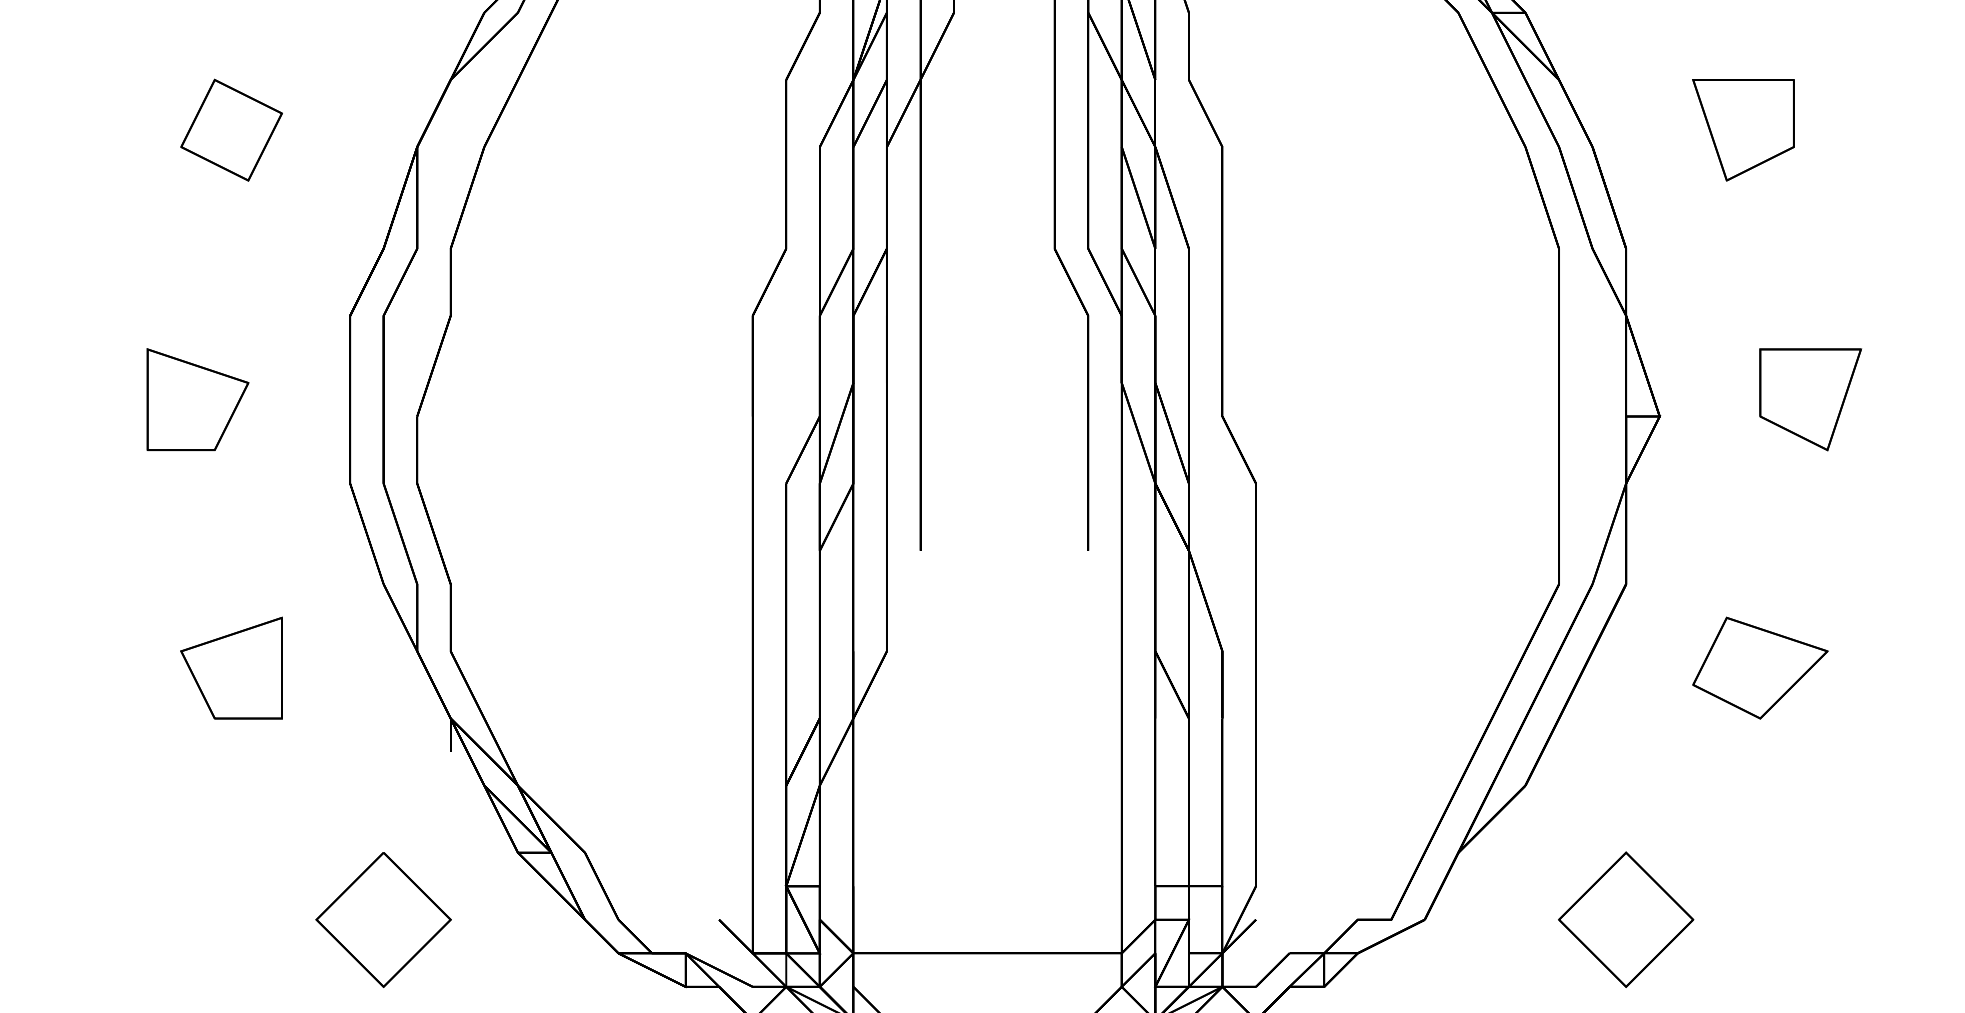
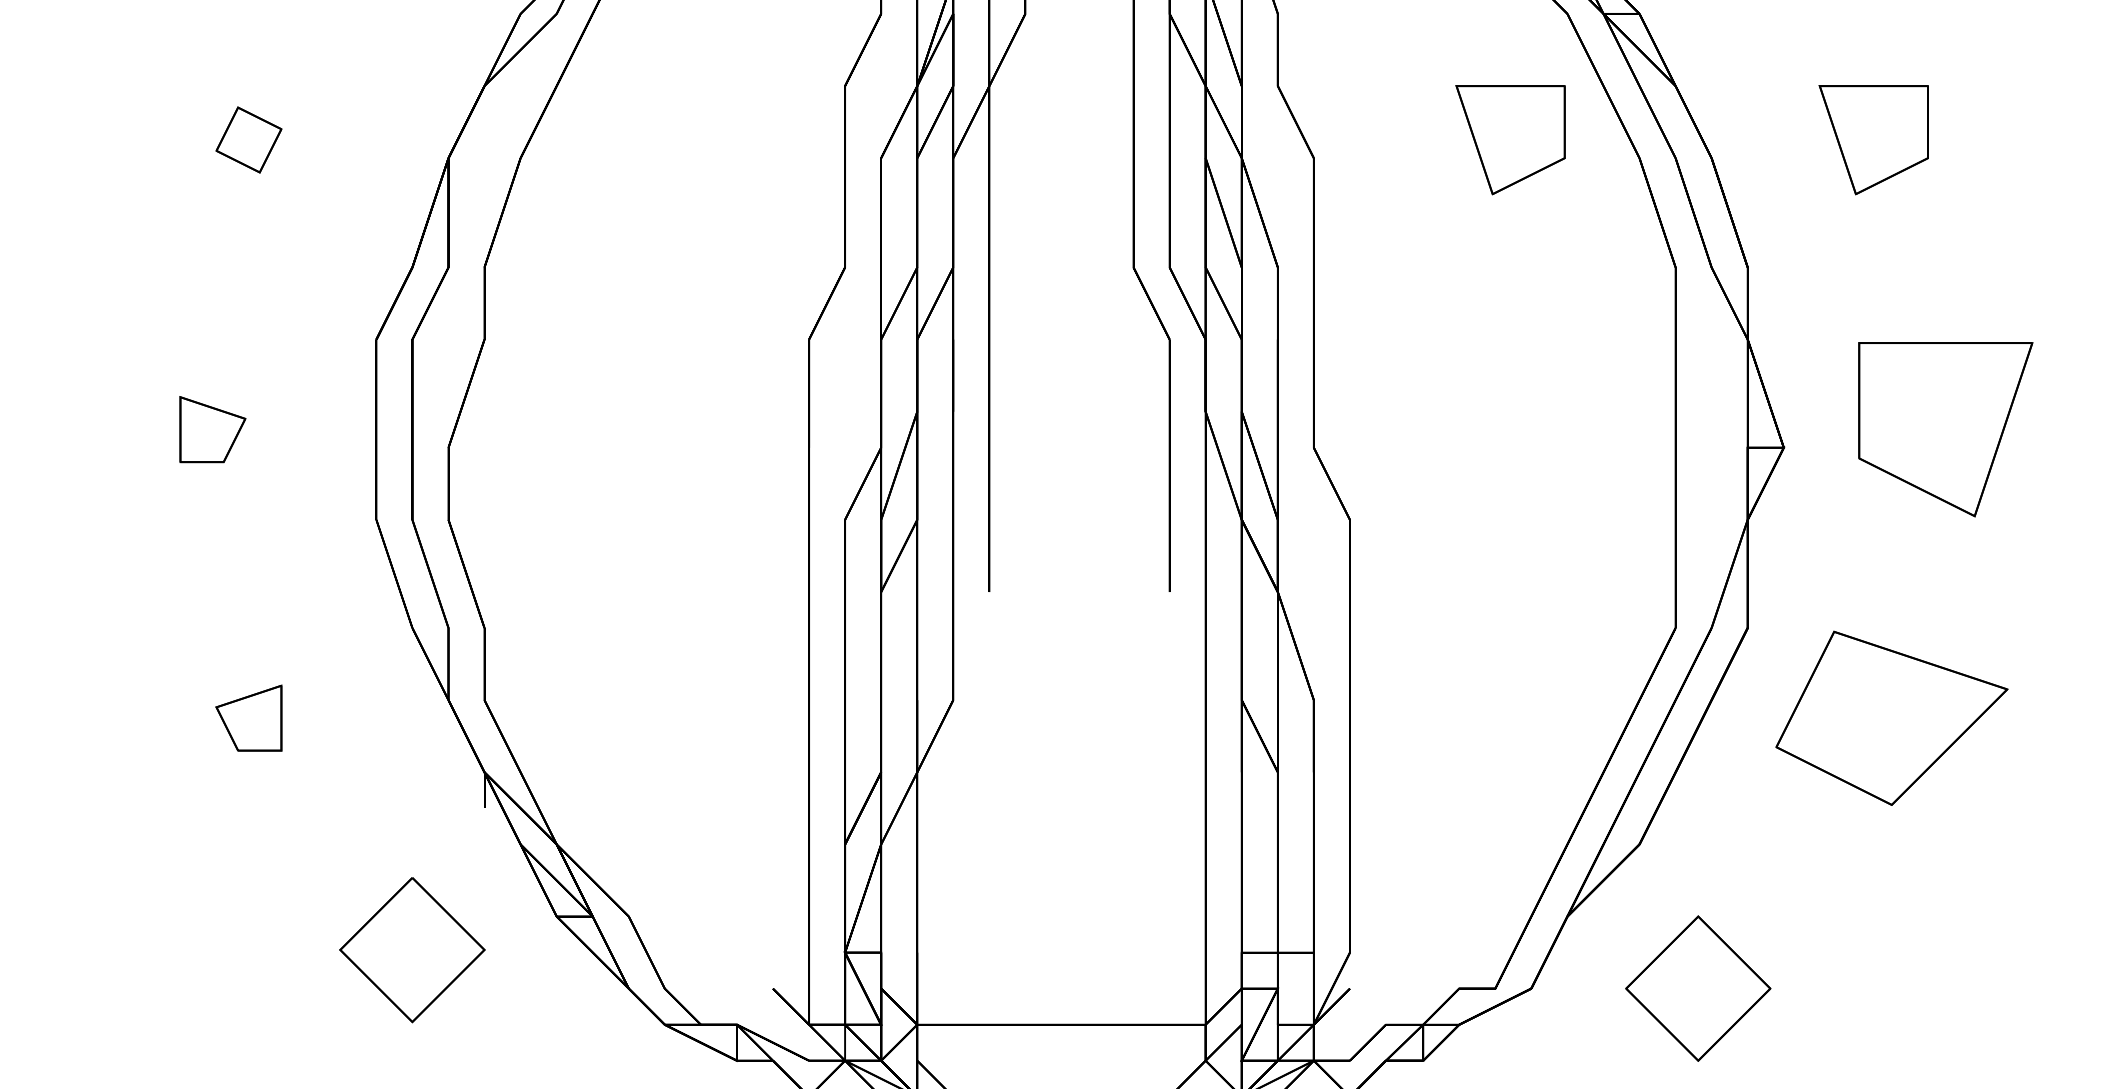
part: (231, 129) -> (248, 139), size x0.6
part: (1405, 130) -> (1510, 140), added
part: (197, 399) -> (212, 429), size x0.6
part: (1810, 399) -> (1945, 429), size x1.6
part: (231, 667) -> (248, 717), size x0.6
part: (1760, 667) -> (1892, 717), size x1.6
part: (383, 919) -> (412, 949), moved
part: (1626, 919) -> (1698, 988), moved

